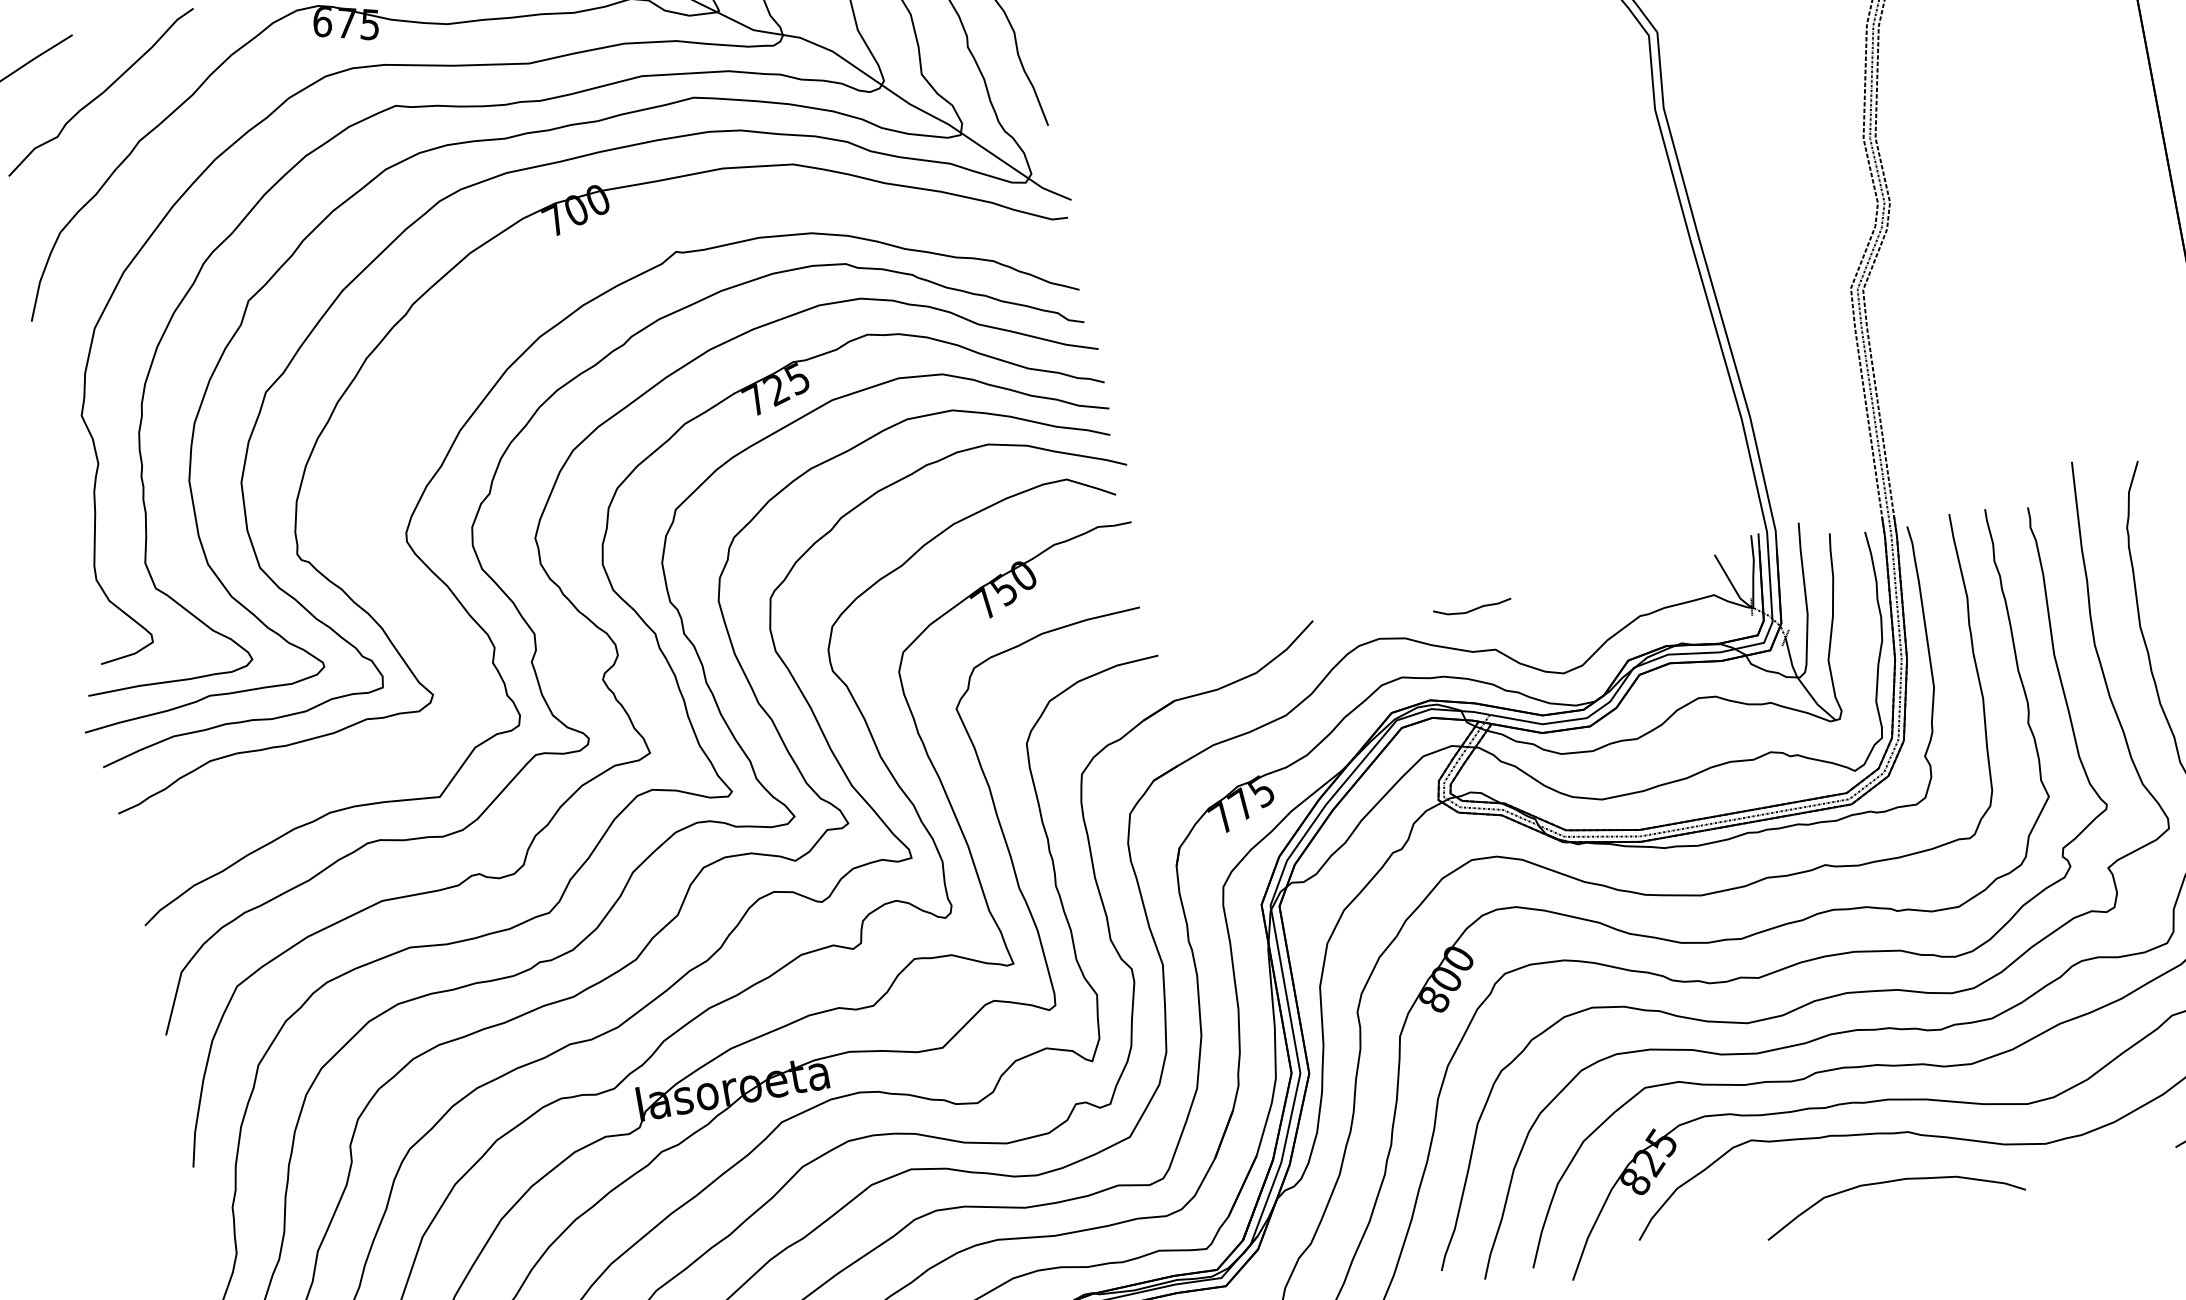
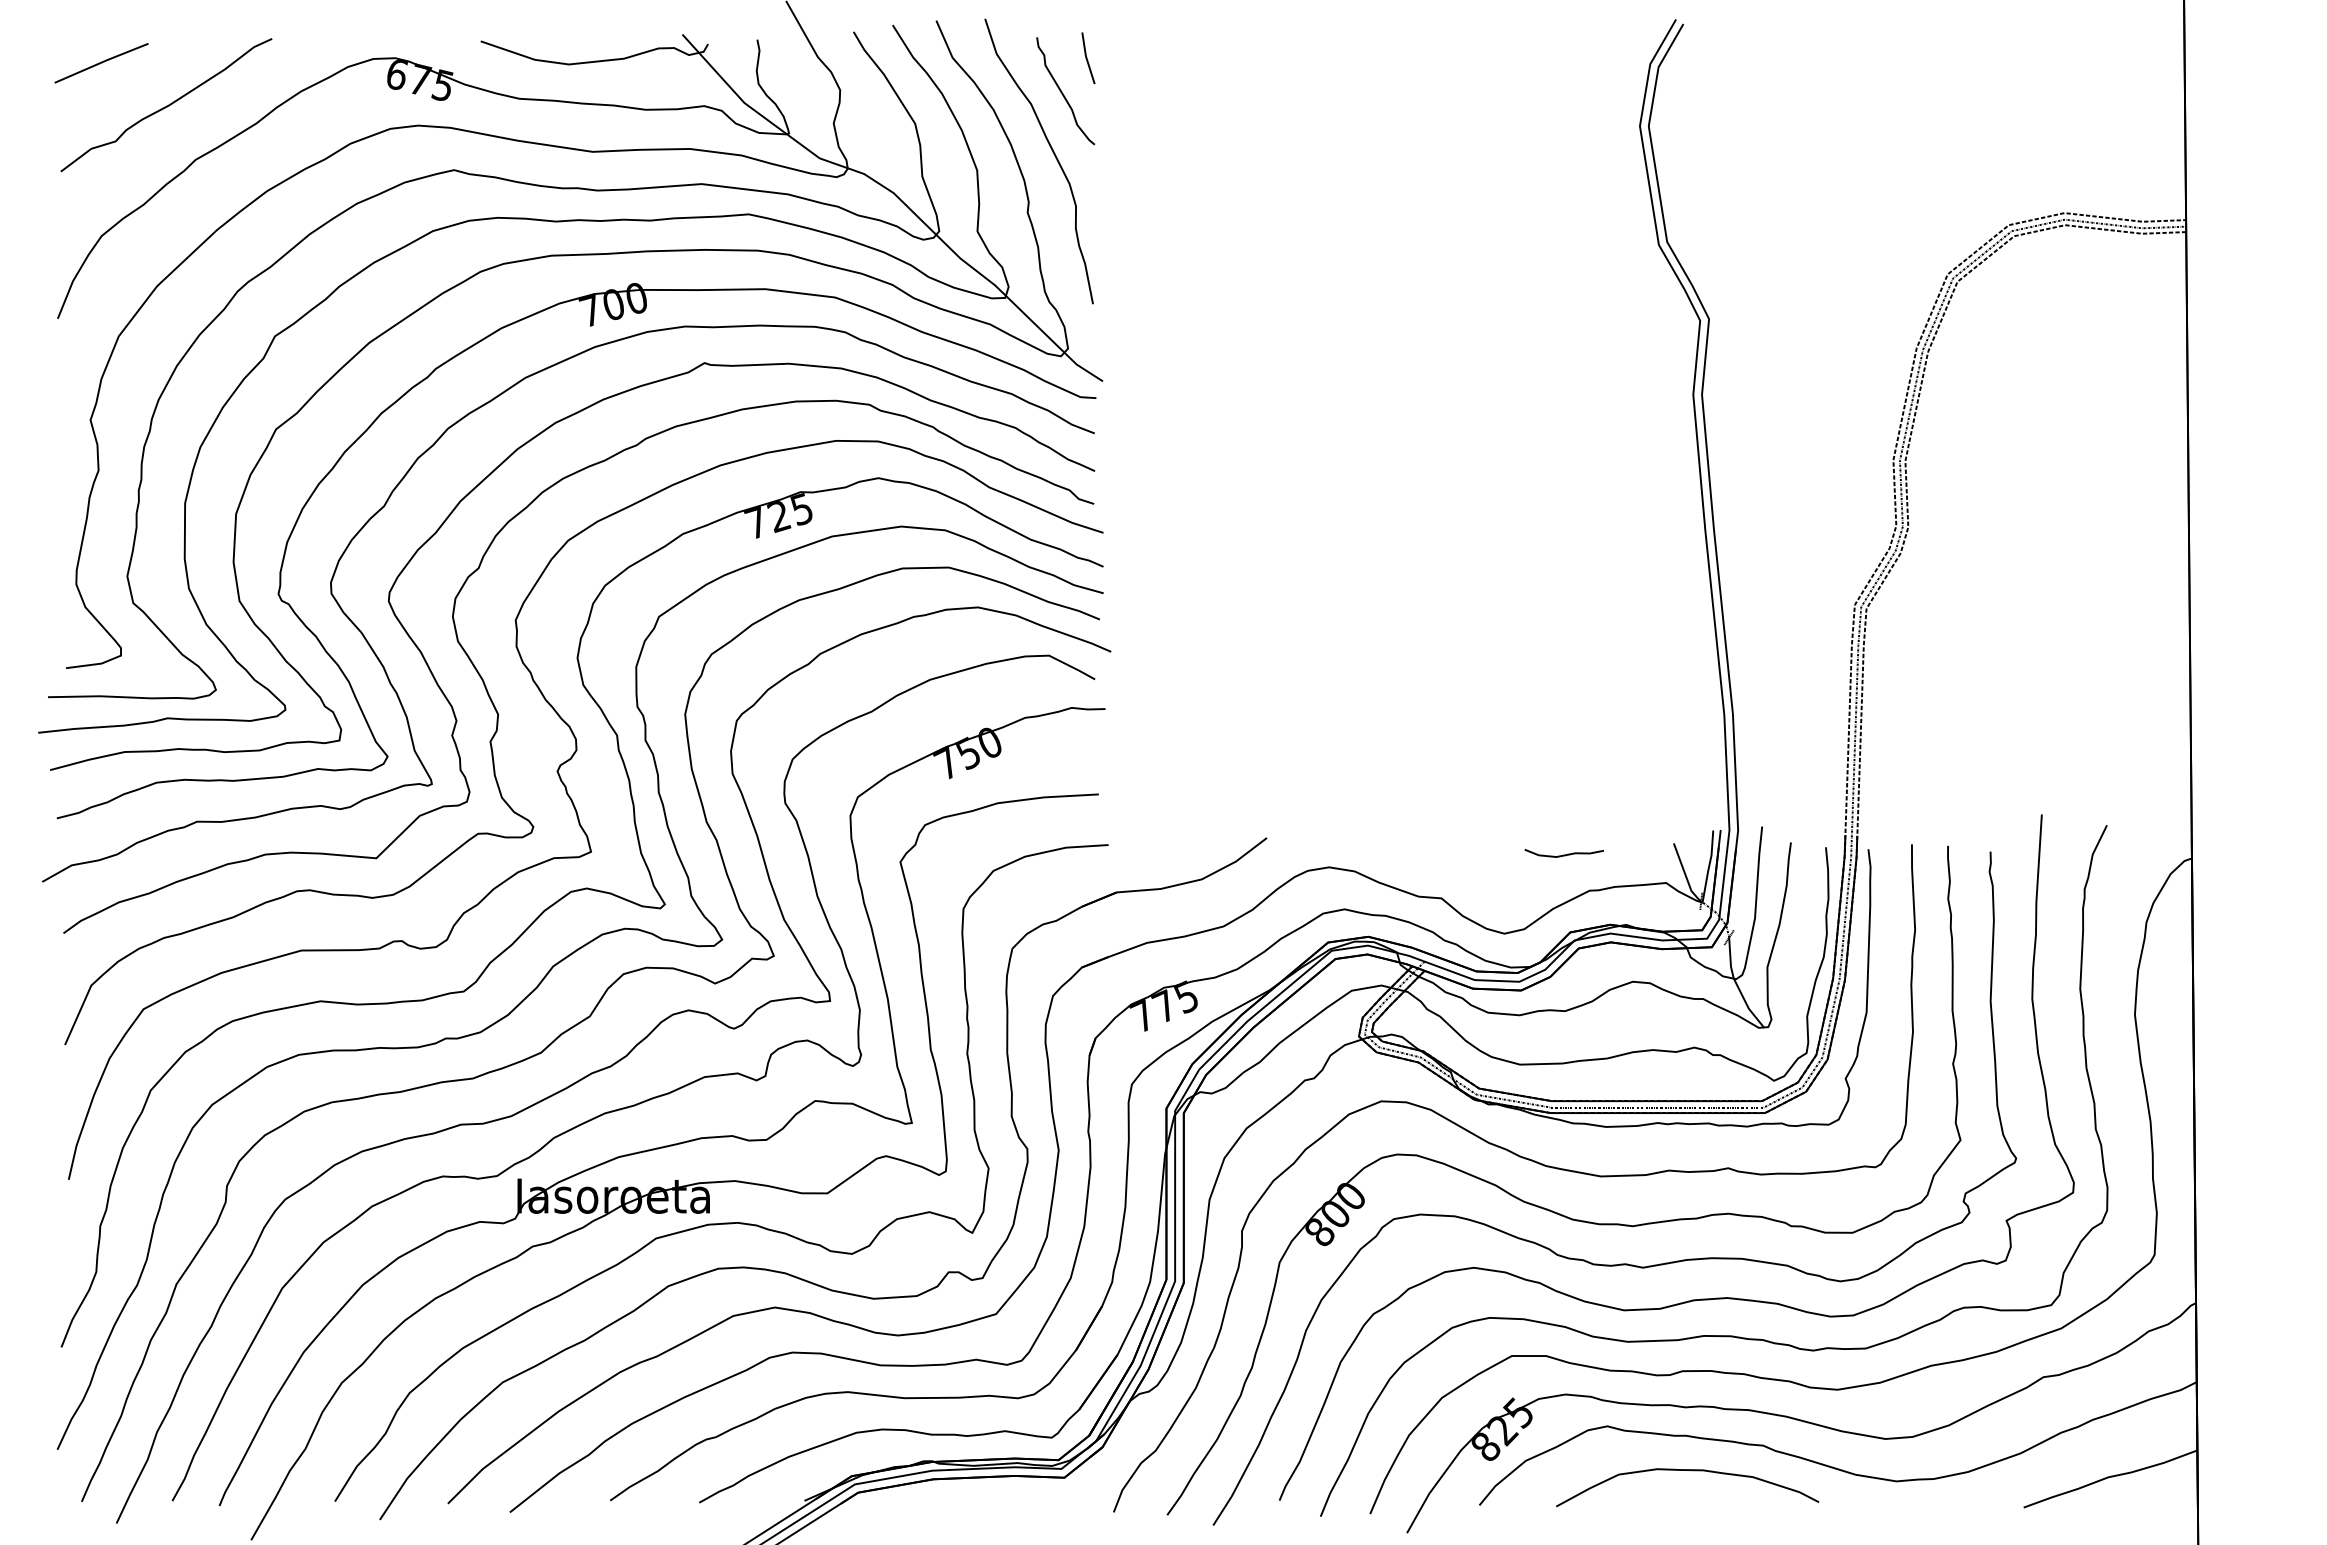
curve: (1472, 609) -> (1563, 854), moved
curve: (431, 630) -> (397, 692), added
curve: (1895, 1181) -> (1691, 1471), moved

